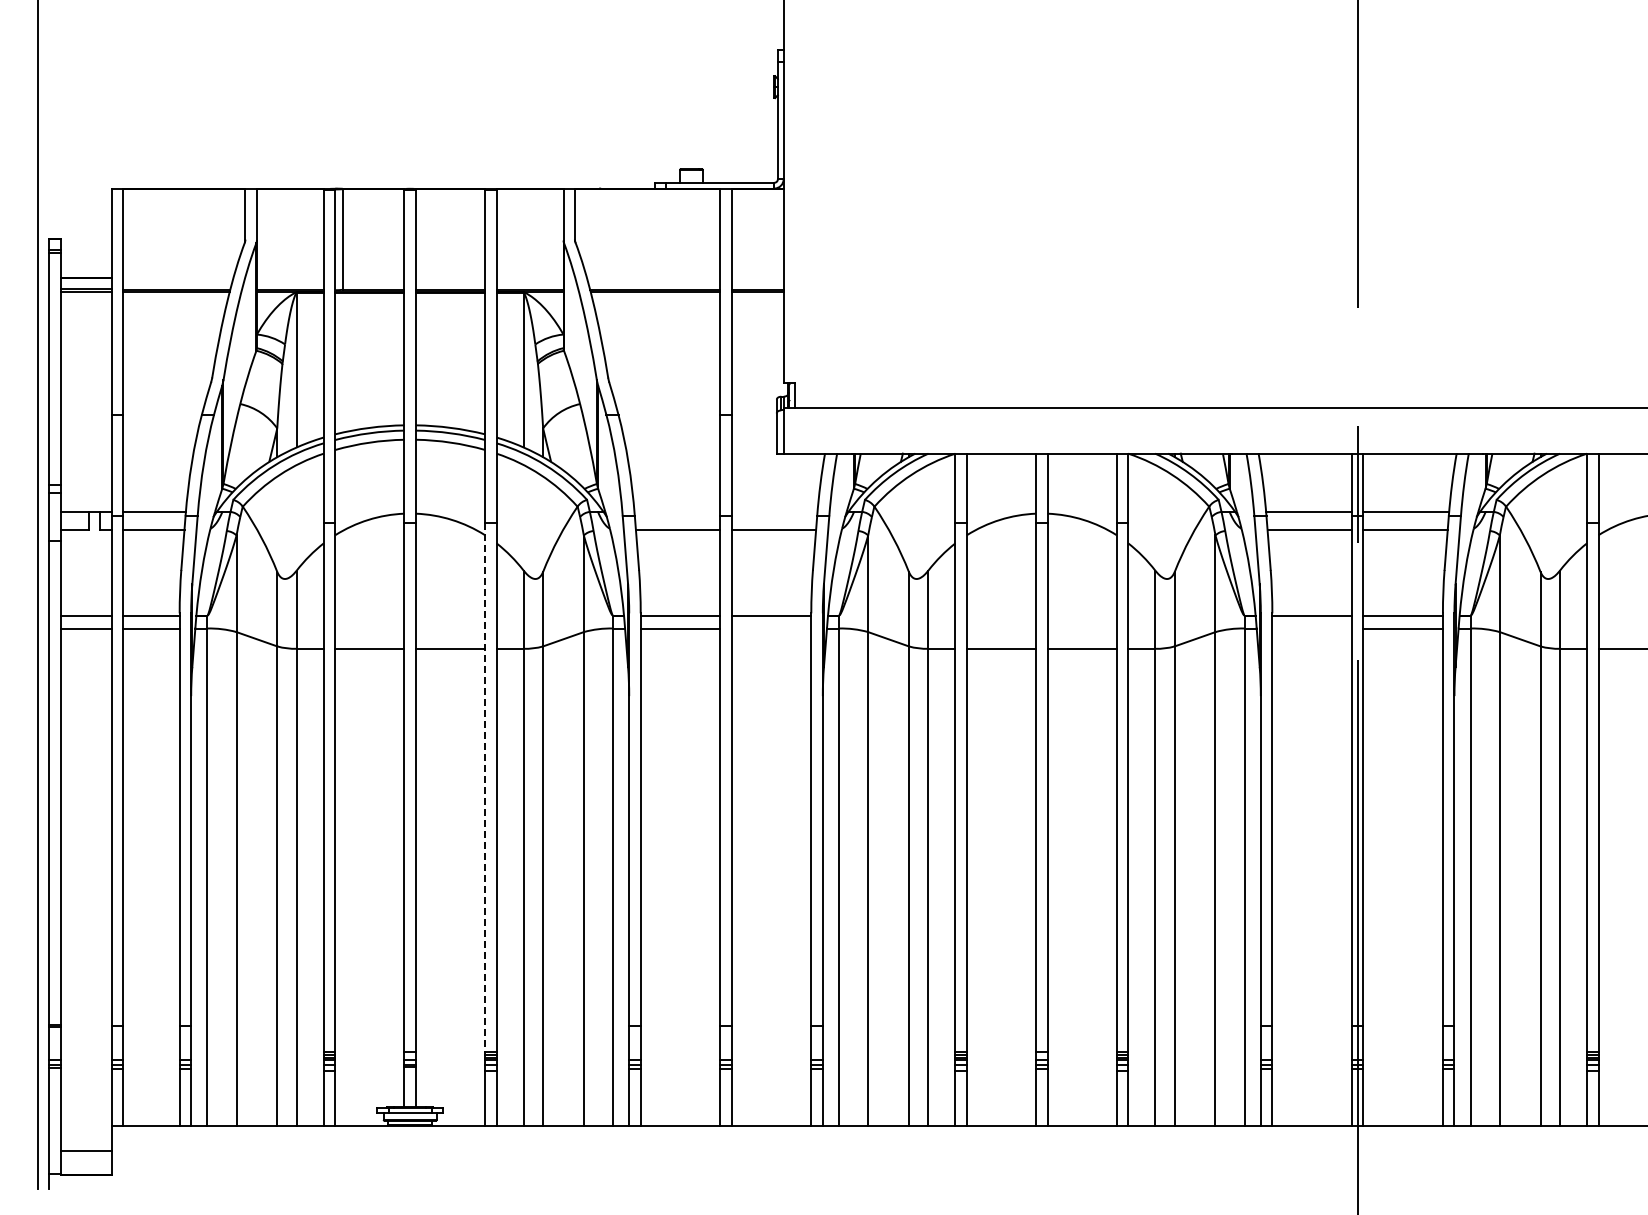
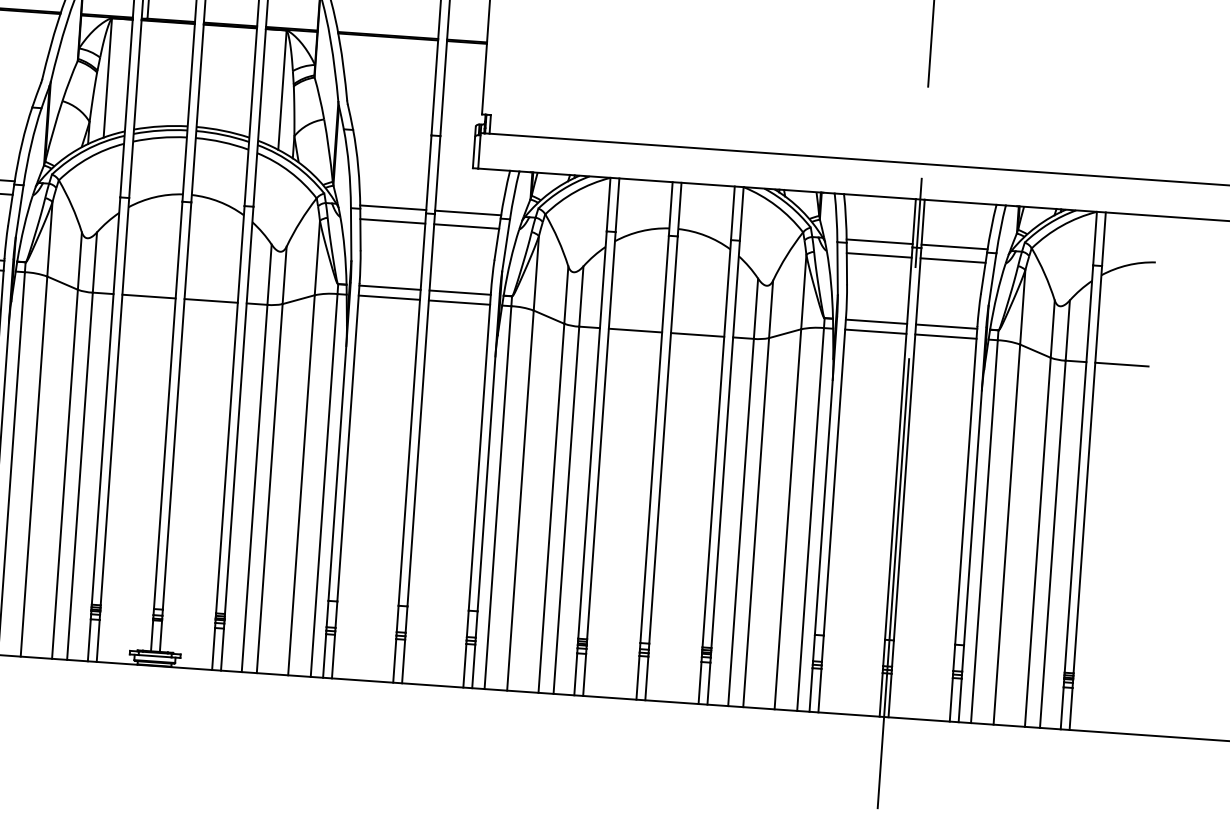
line: (677, 511) -> (393, 207), added
line: (774, 511) -> (468, 212), added
line: (771, 628) -> (459, 302), added
line: (1311, 628) -> (875, 331), added
line: (485, 788) -> (230, 410), dashed -> solid

